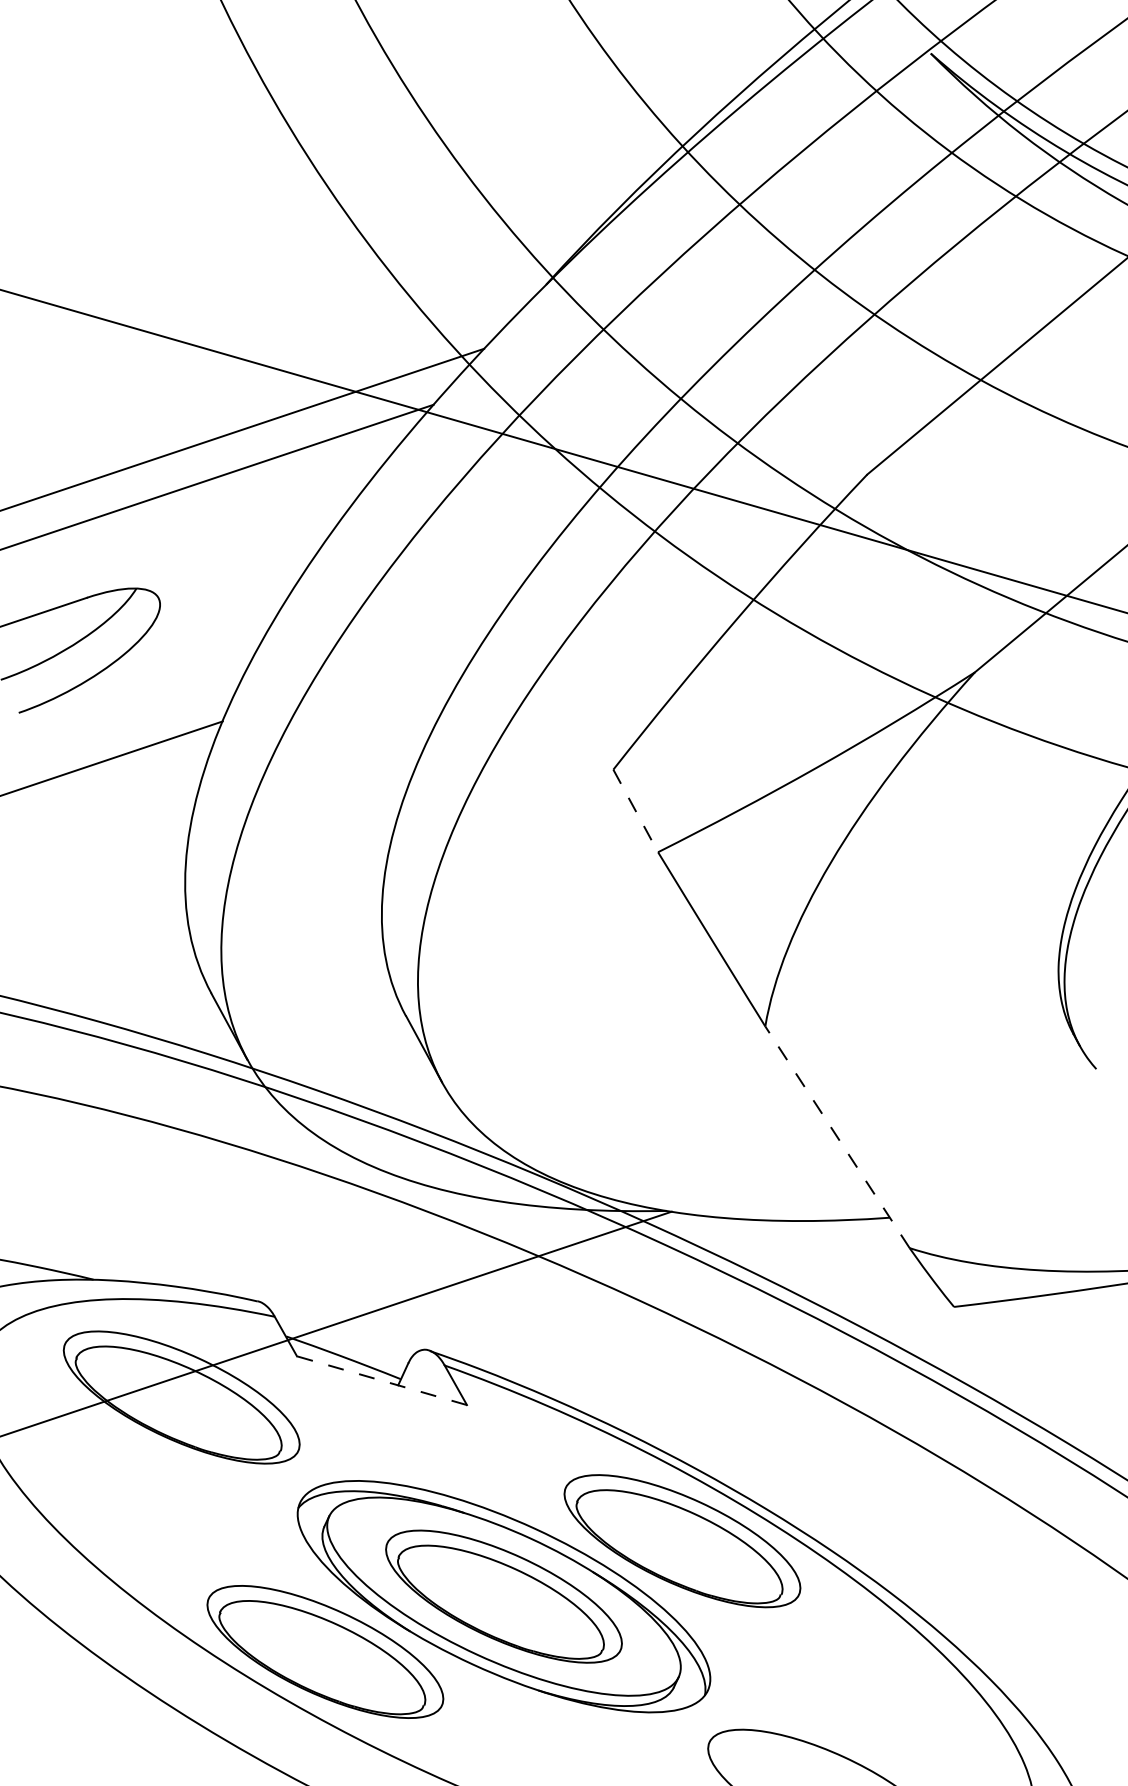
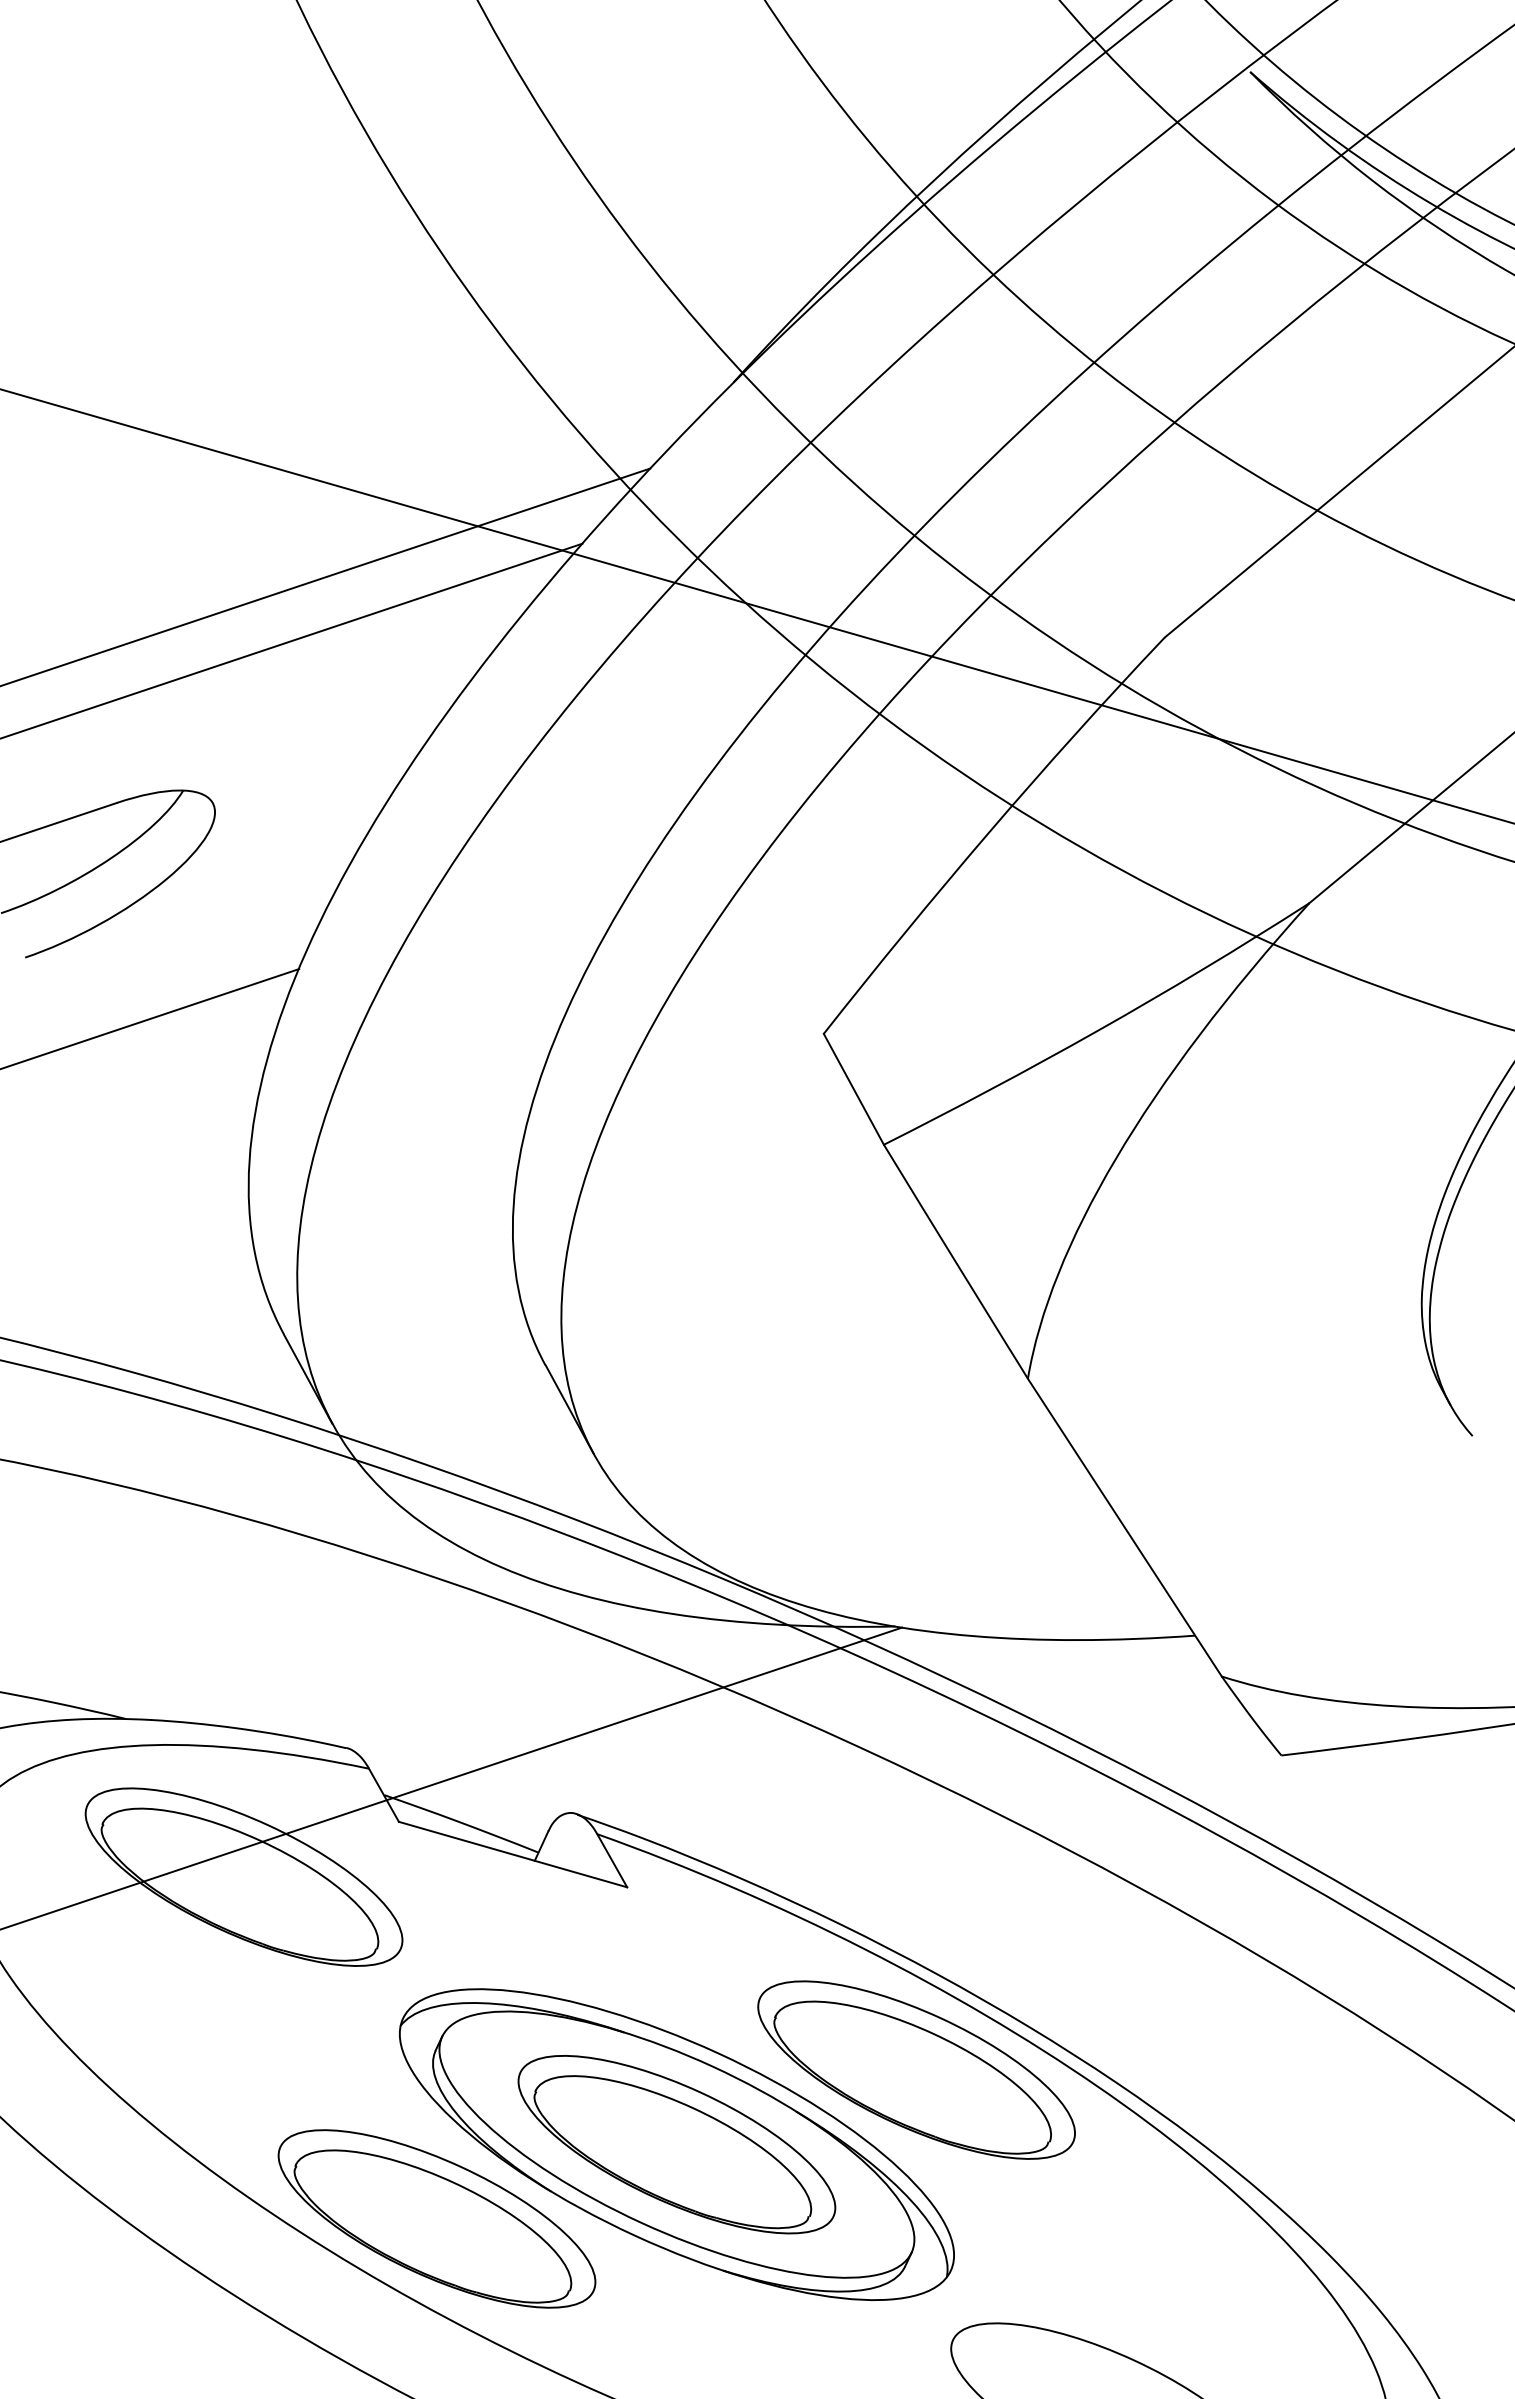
line: (636, 811) -> (854, 1089), dashed -> solid
line: (837, 1137) -> (1124, 1527), dashed -> solid
line: (382, 1380) -> (513, 1854), dashed -> solid

